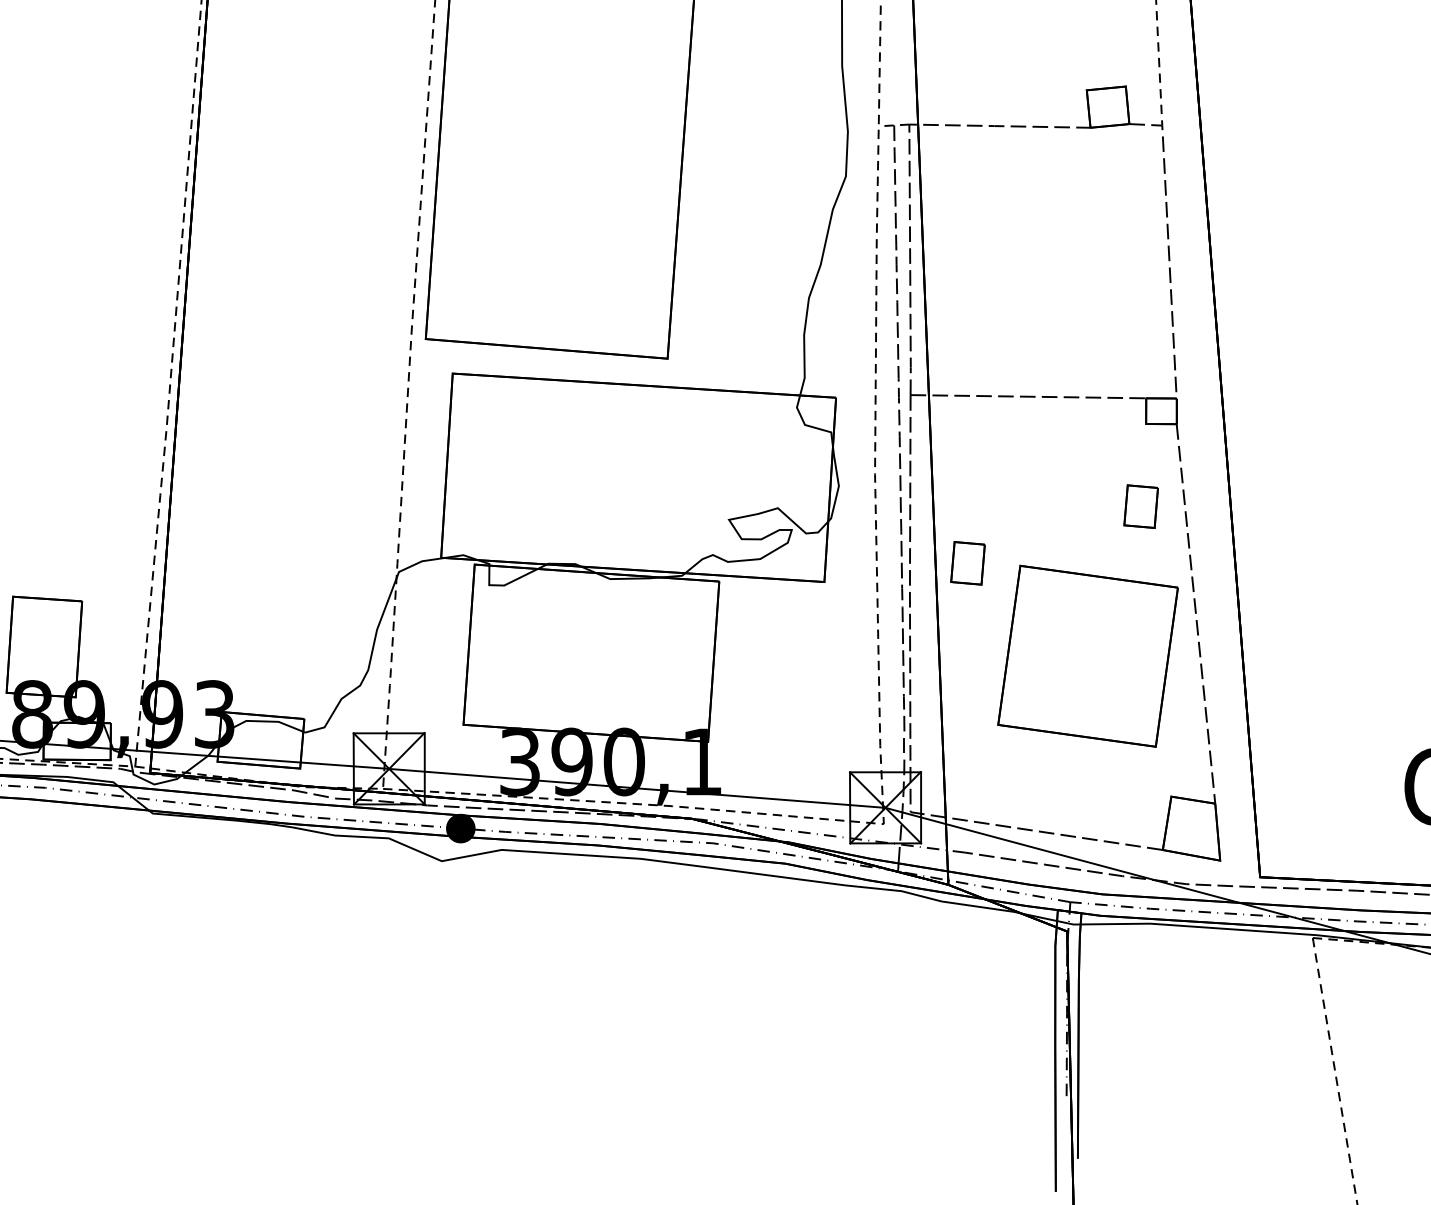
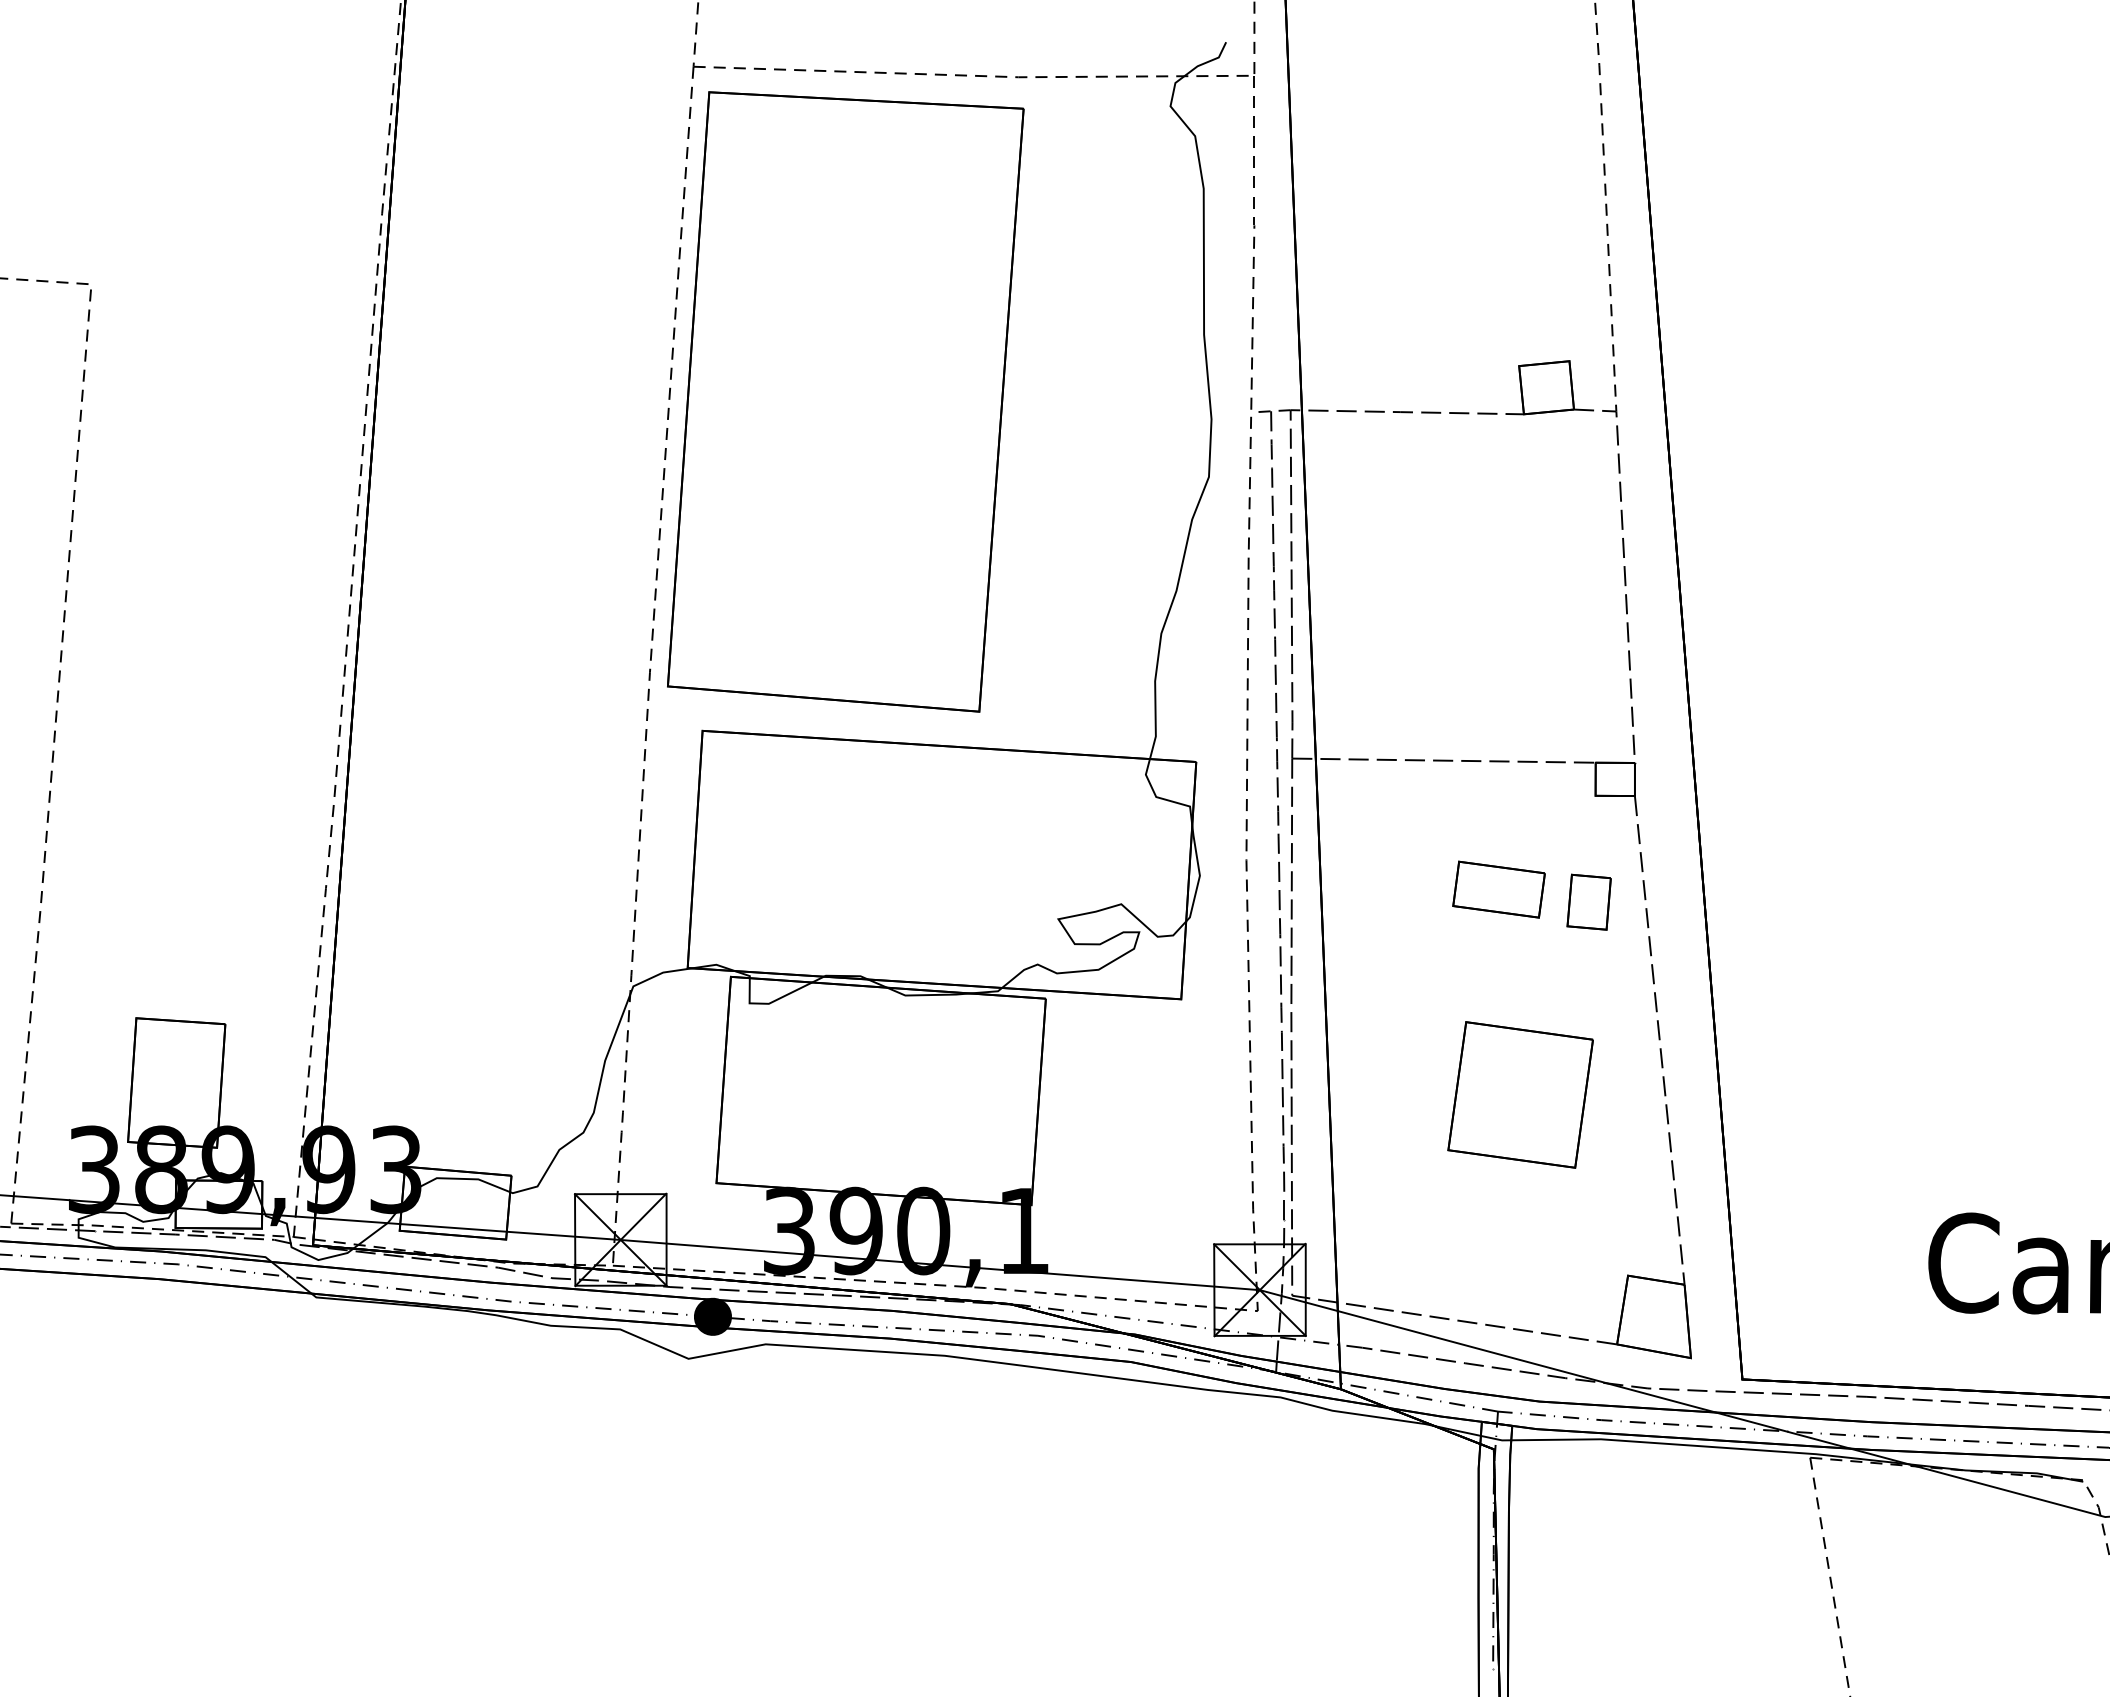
part: (1070, 496) -> (1498, 889), added
part: (967, 562) -> (1365, 974), removed
part: (1087, 655) -> (1520, 1094), size x0.62

